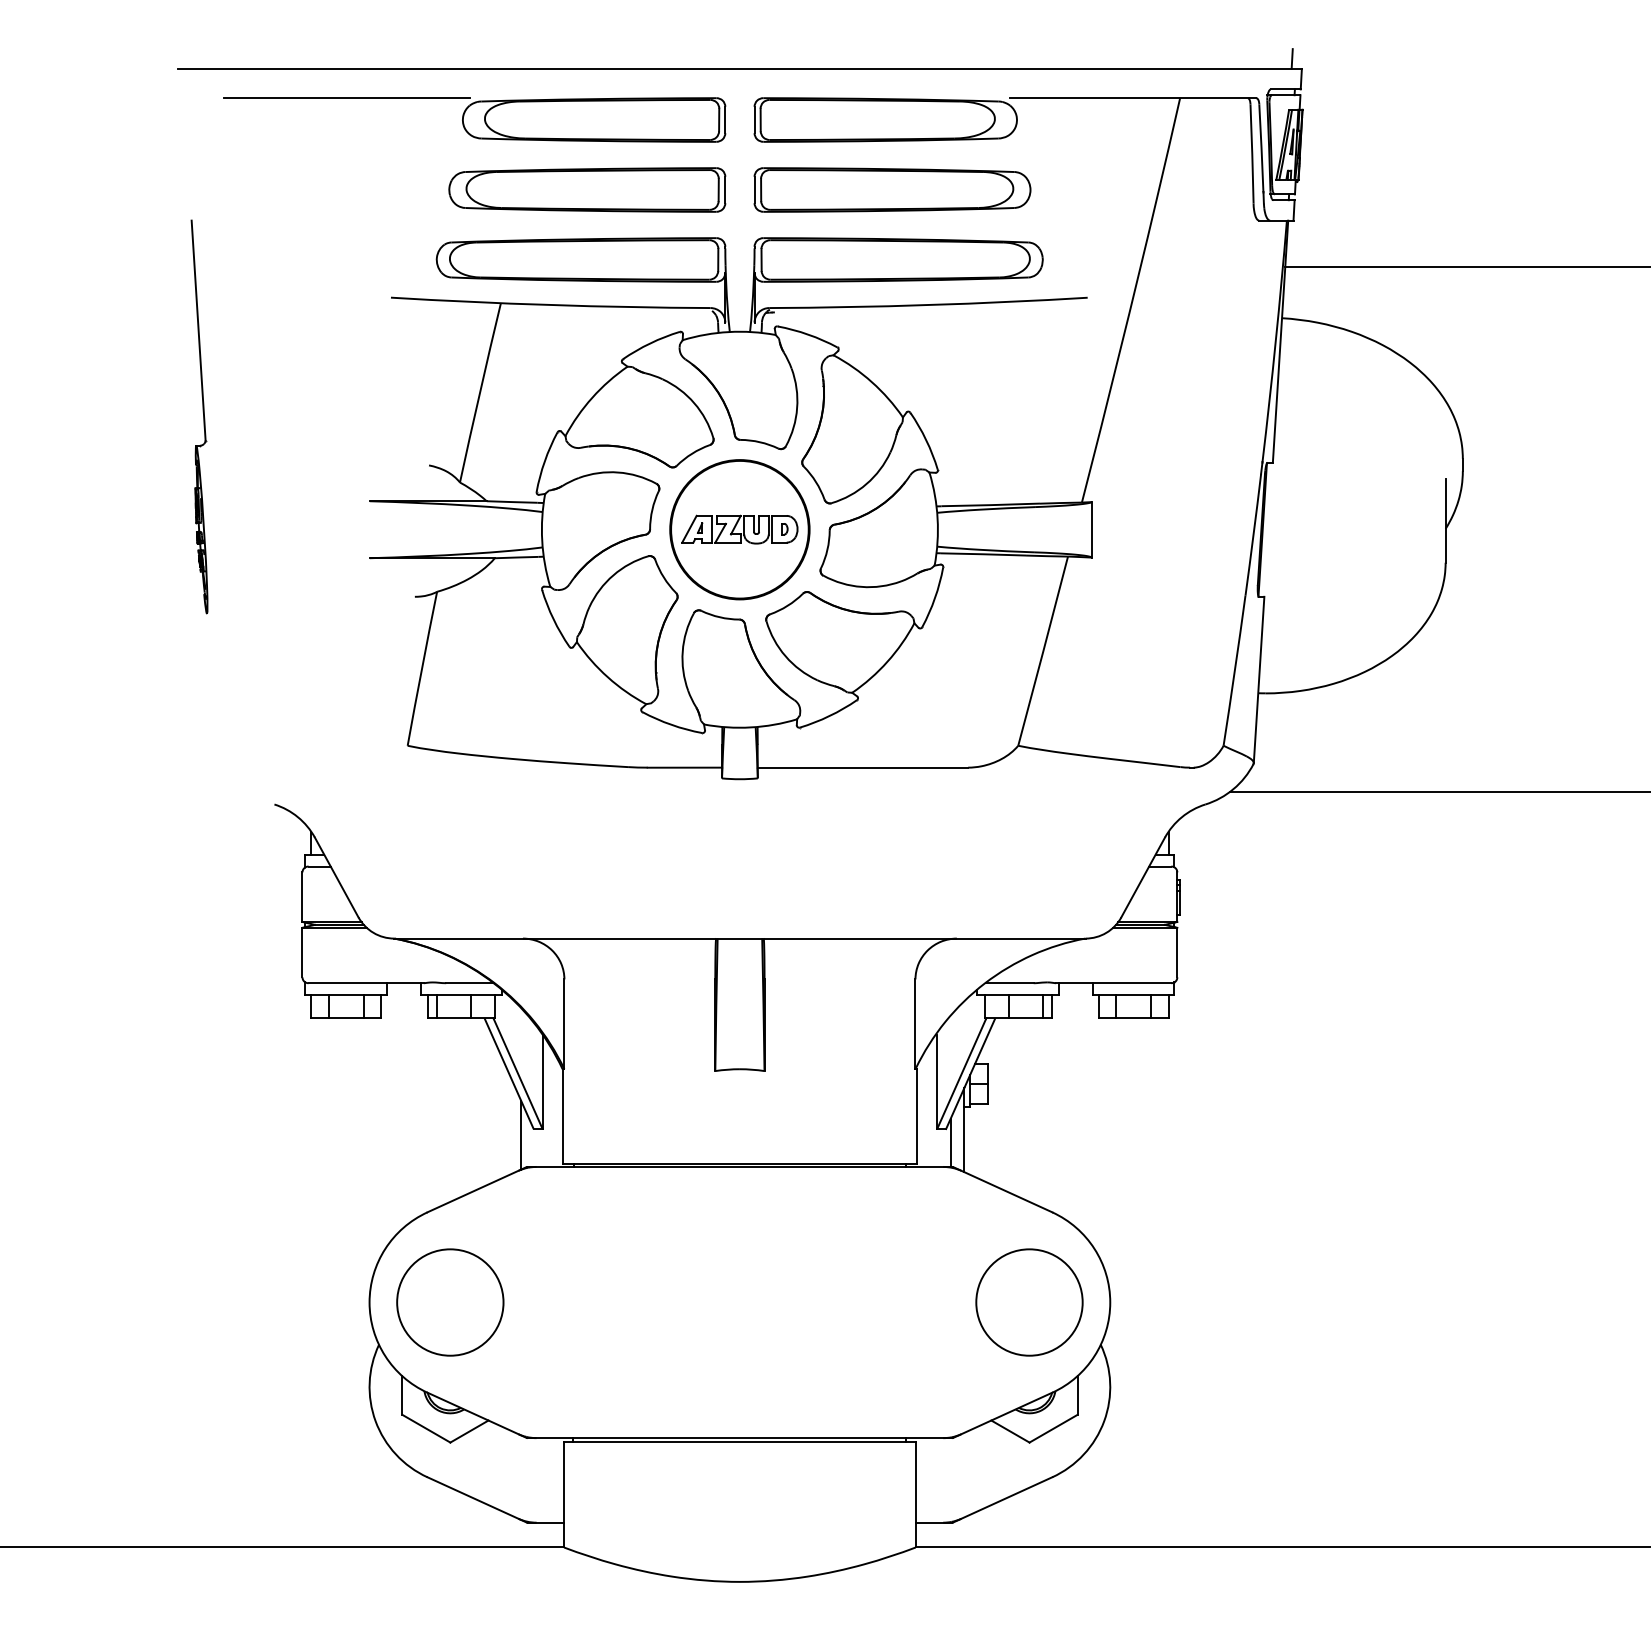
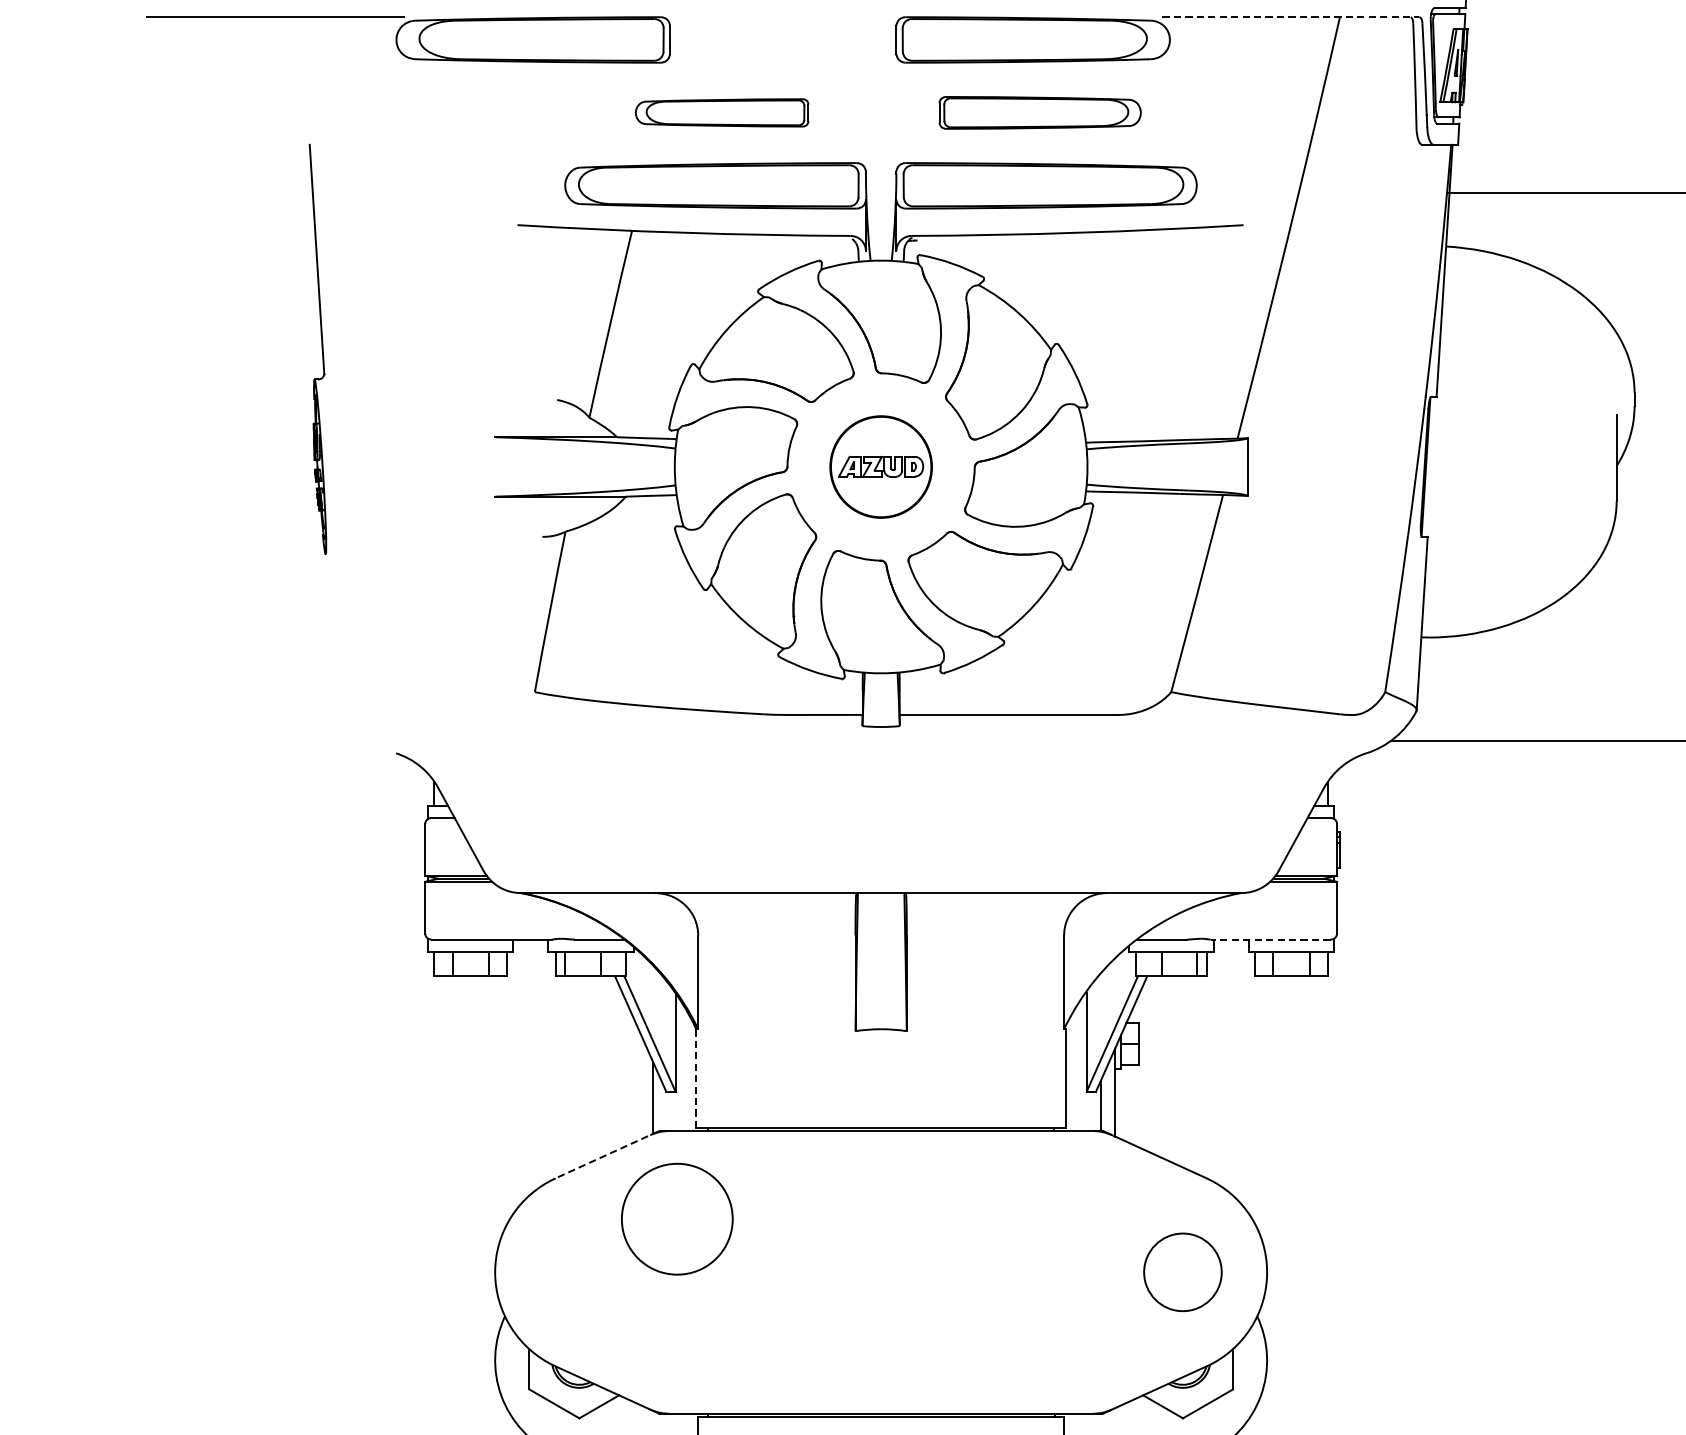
line: (1133, 98) -> (1291, 17), solid -> dashed
part: (474, 119) -> (408, 39), moved
part: (587, 189) -> (722, 112), size x0.6
part: (892, 189) -> (1040, 112), size x0.7
part: (739, 529) -> (880, 466), size x0.7
line: (1113, 983) -> (1270, 939), solid -> dashed
line: (562, 1116) -> (696, 1078), solid -> dashed
line: (476, 1190) -> (606, 1155), solid -> dashed
circle: (450, 1302) -> (677, 1219), moved
circle: (1029, 1302) -> (1182, 1272), size x0.7

